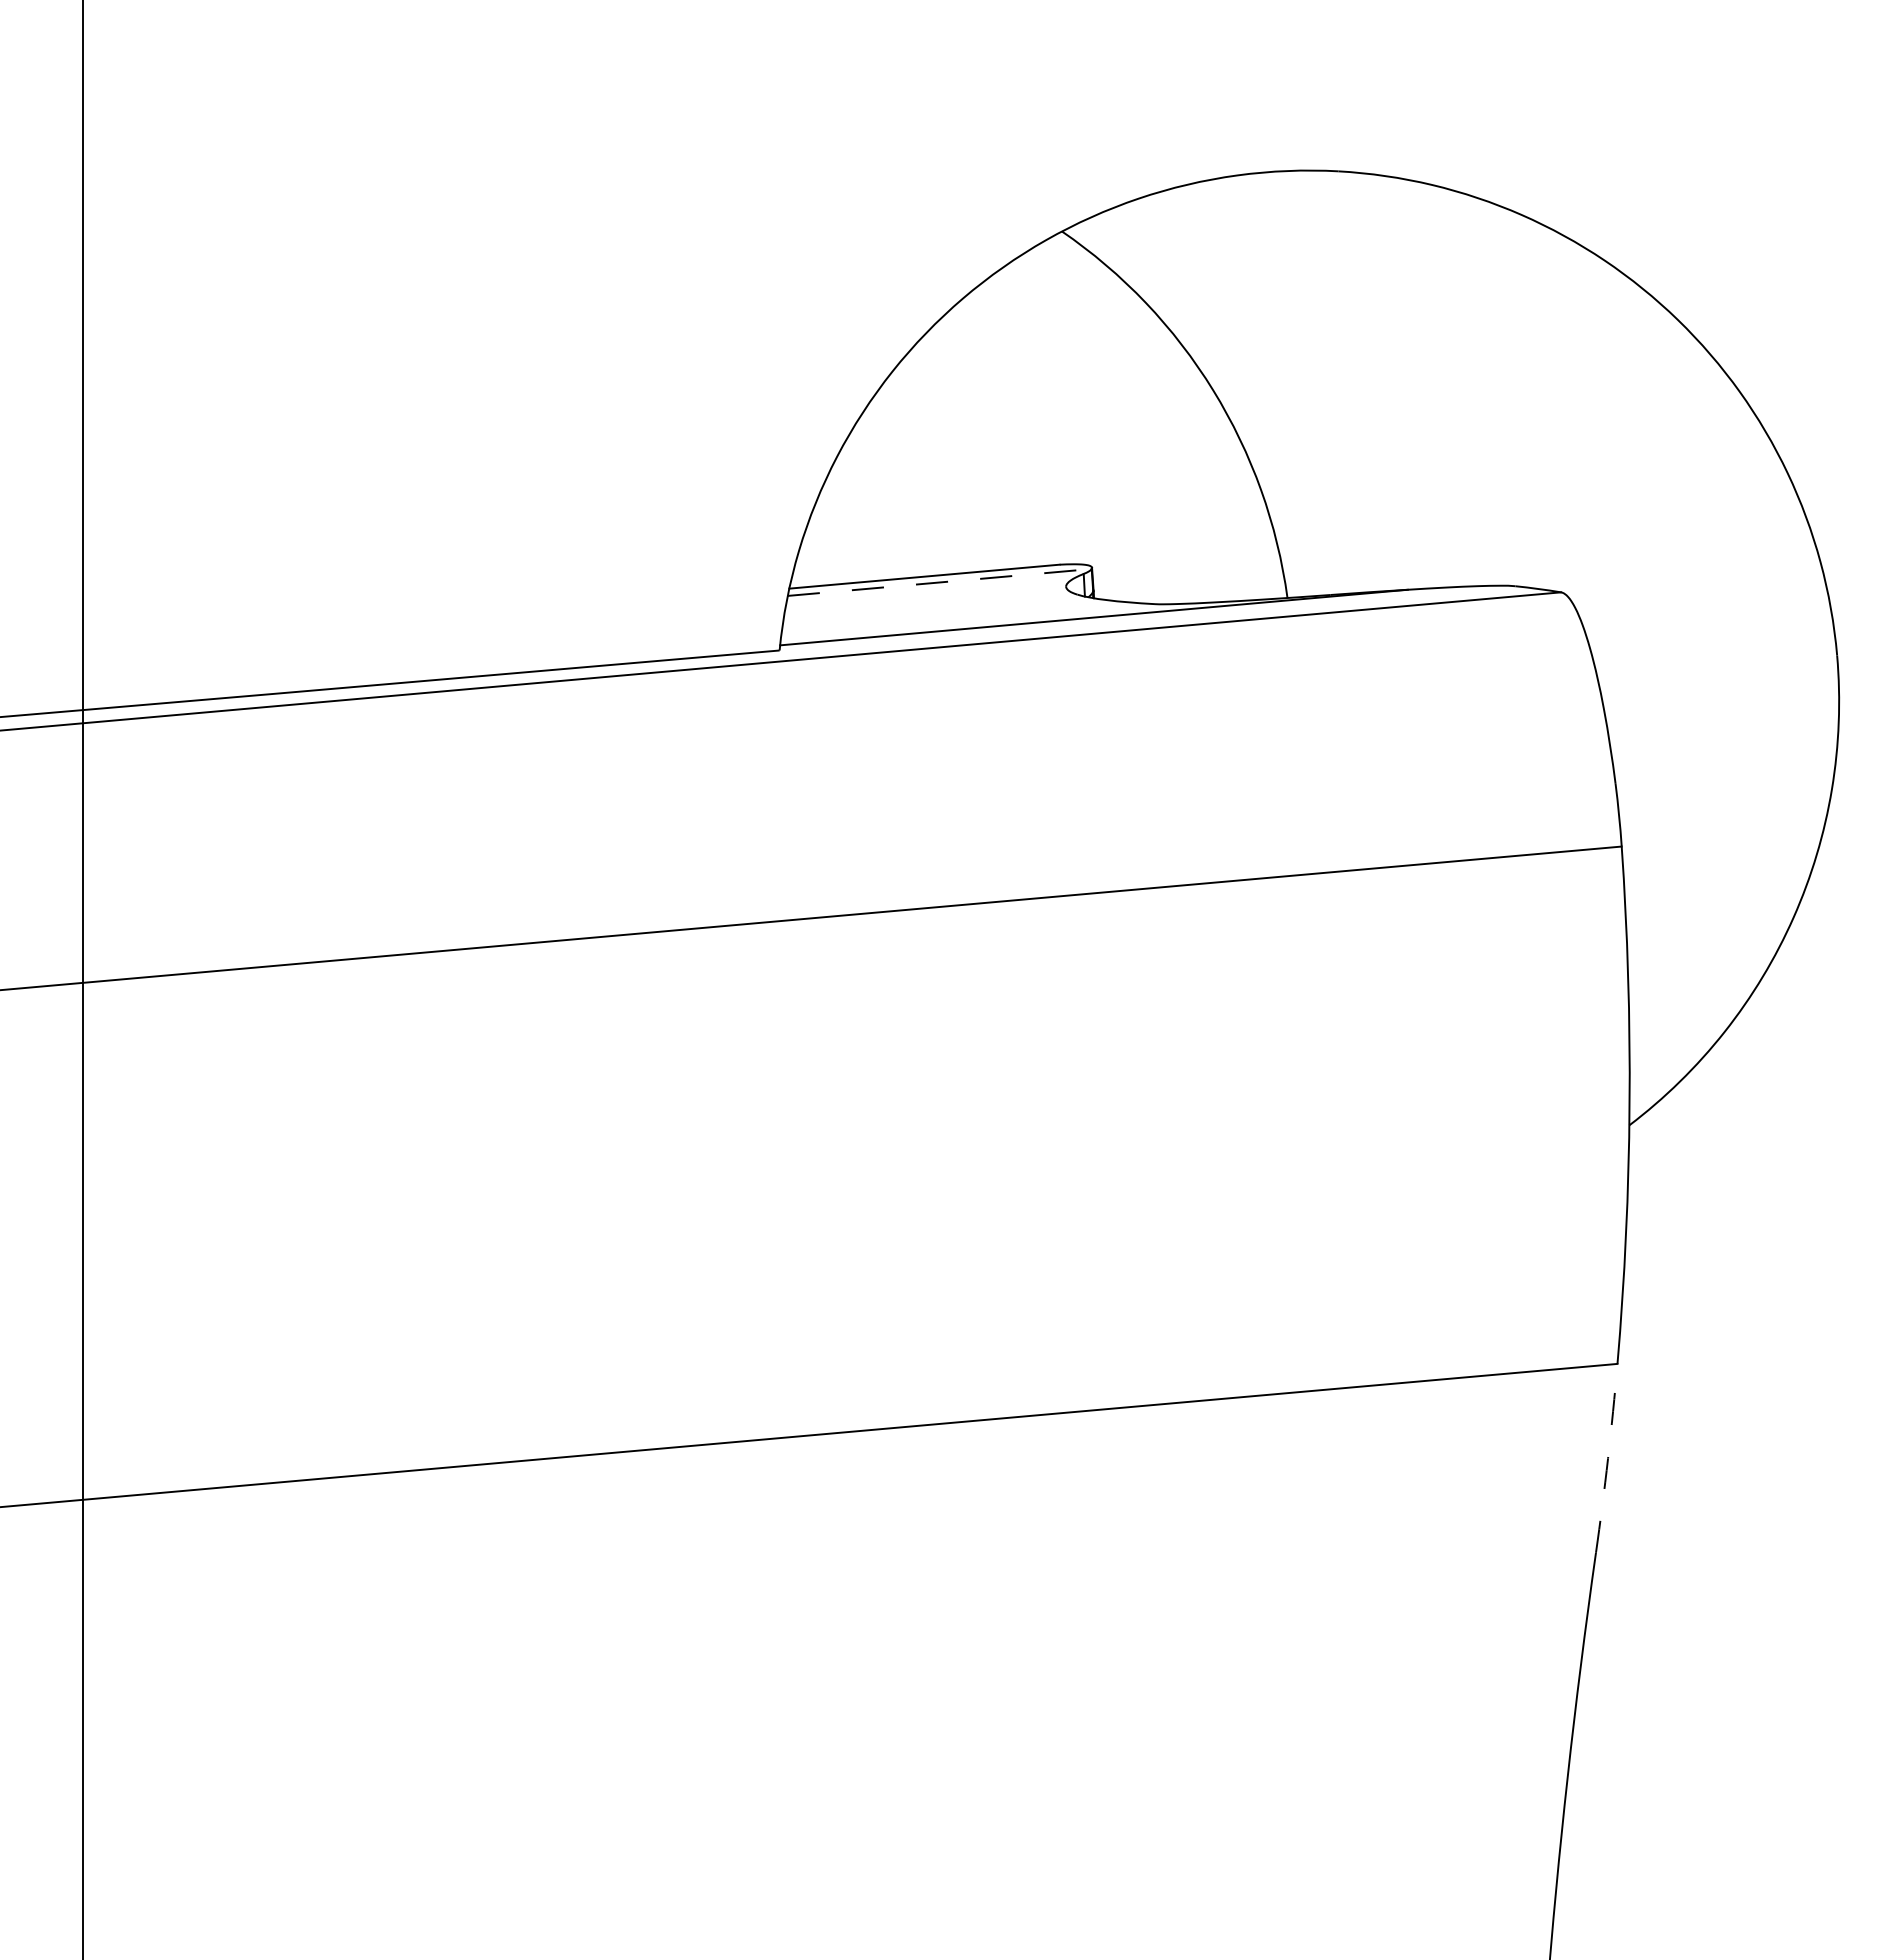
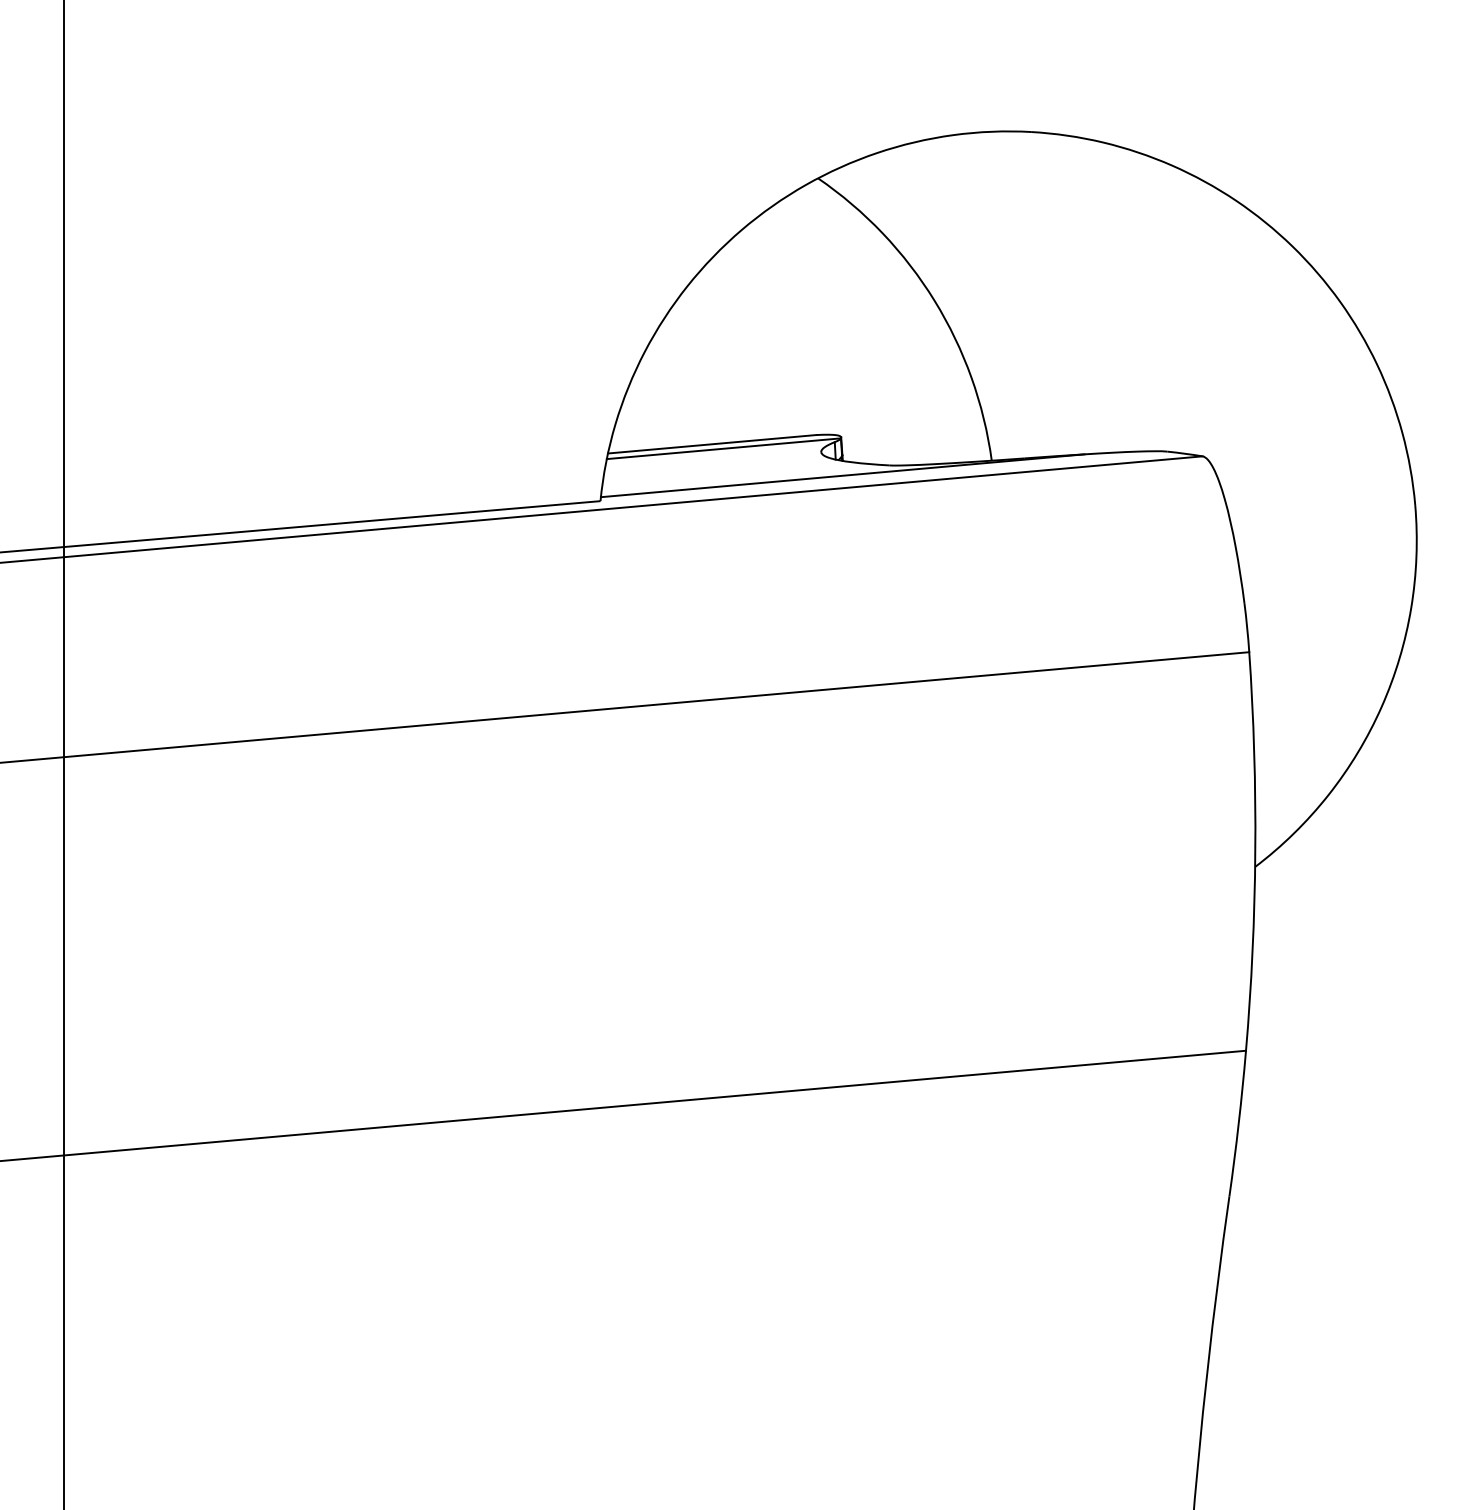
line: (939, 582) -> (723, 448), dashed -> solid
arc: (1608, 1458) -> (1239, 1123), dashed -> solid

